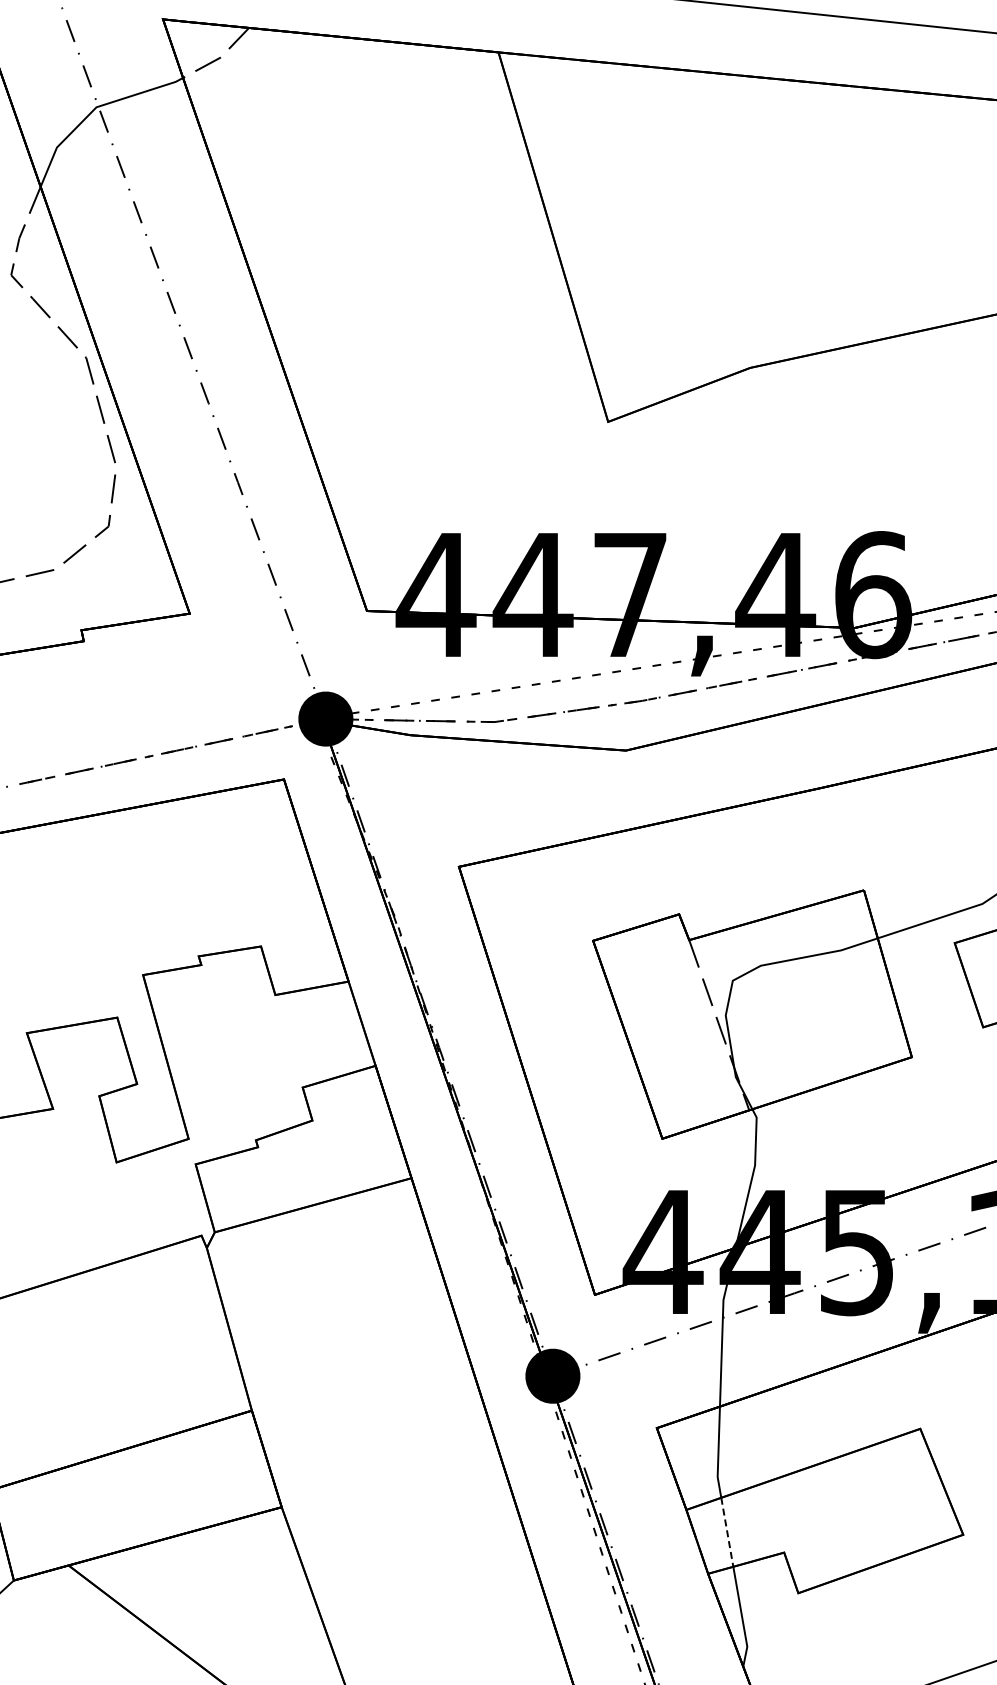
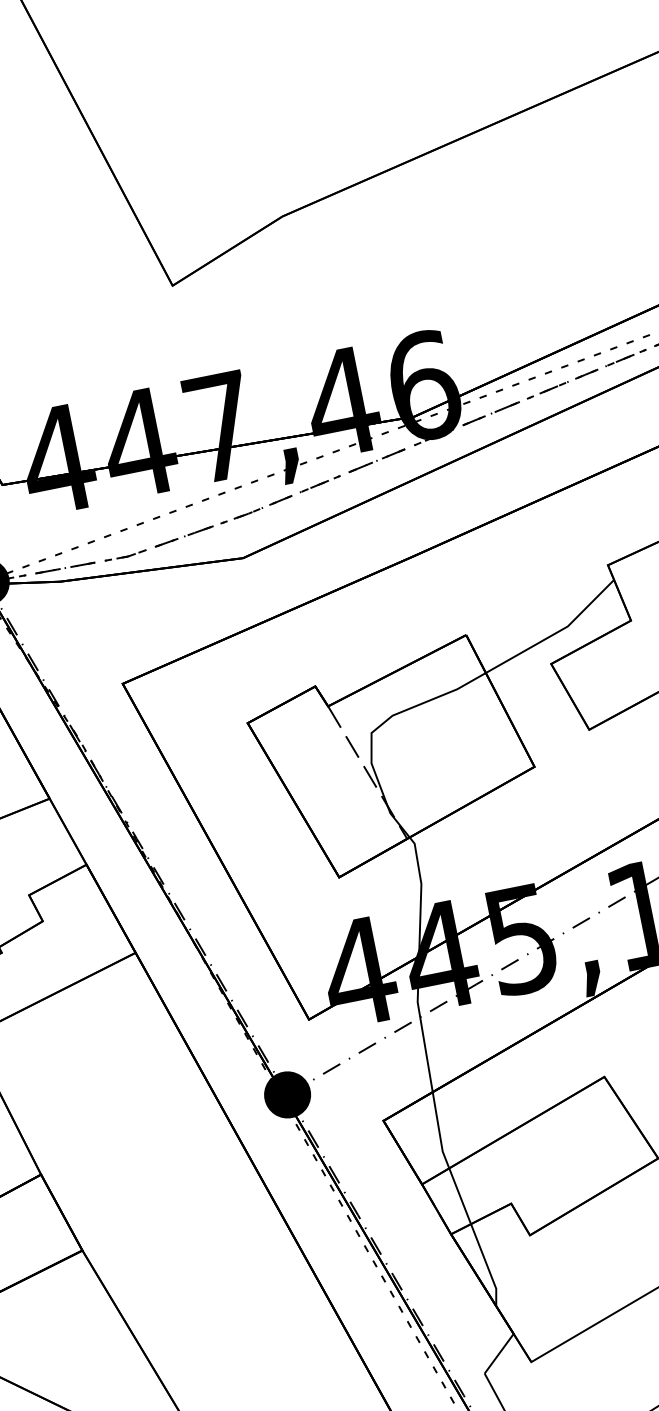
line: (727, 1532) -> (460, 1196), dashed -> solid

